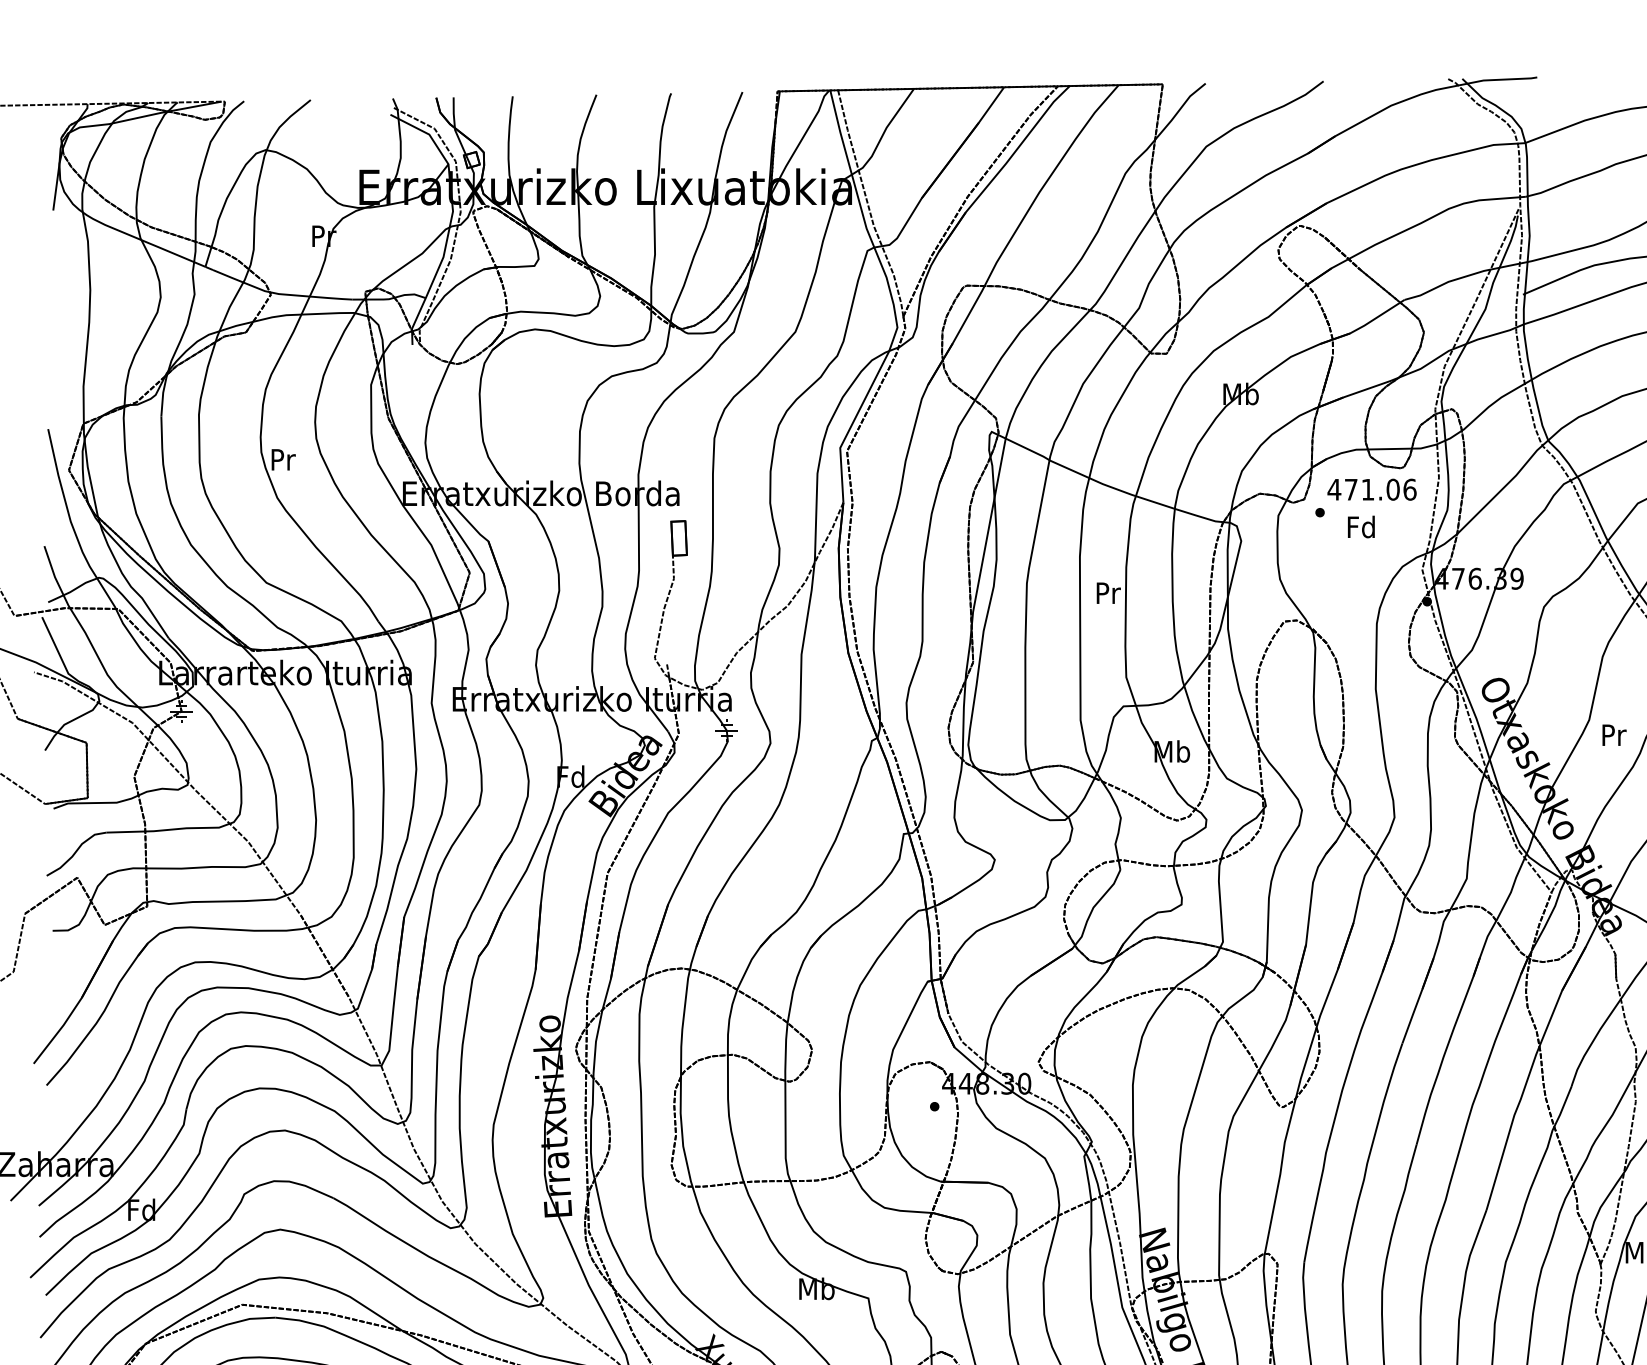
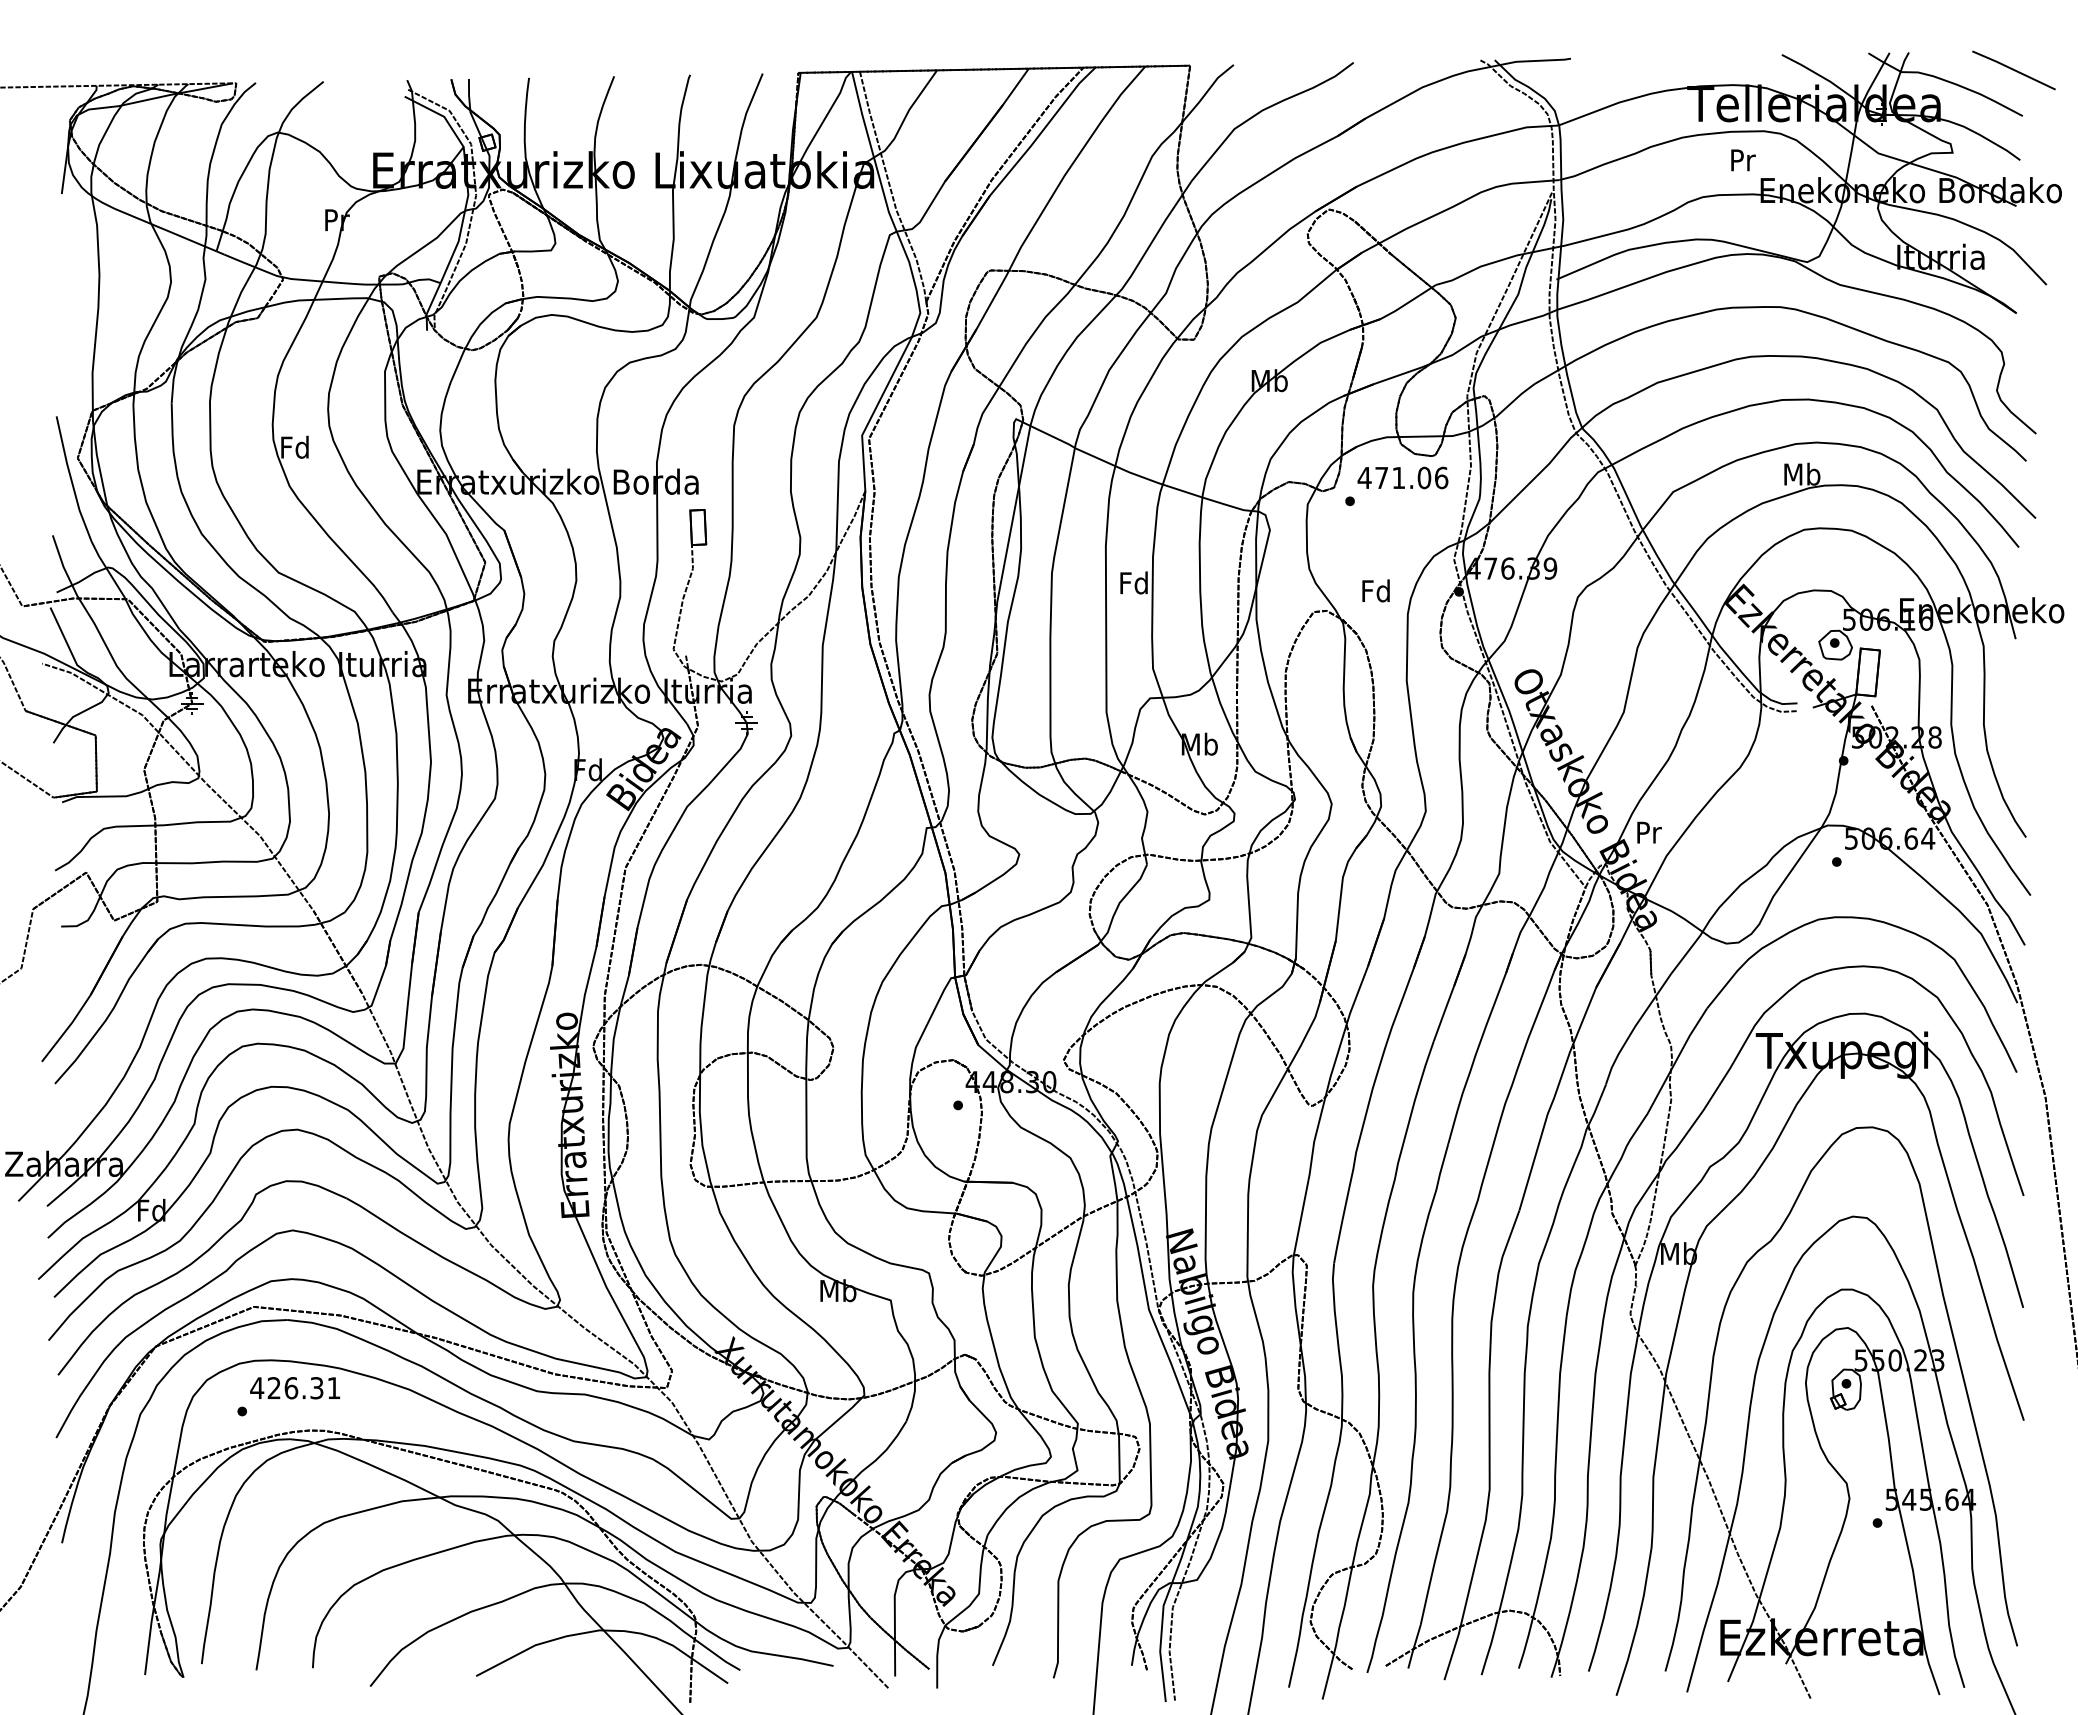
text: (282, 458) -> (294, 446), Pr -> Fd
text: (1360, 526) -> (1375, 590), moved
text: (1107, 592) -> (1133, 582), Pr -> Fd
text: (1614, 735) -> (1649, 832), moved

